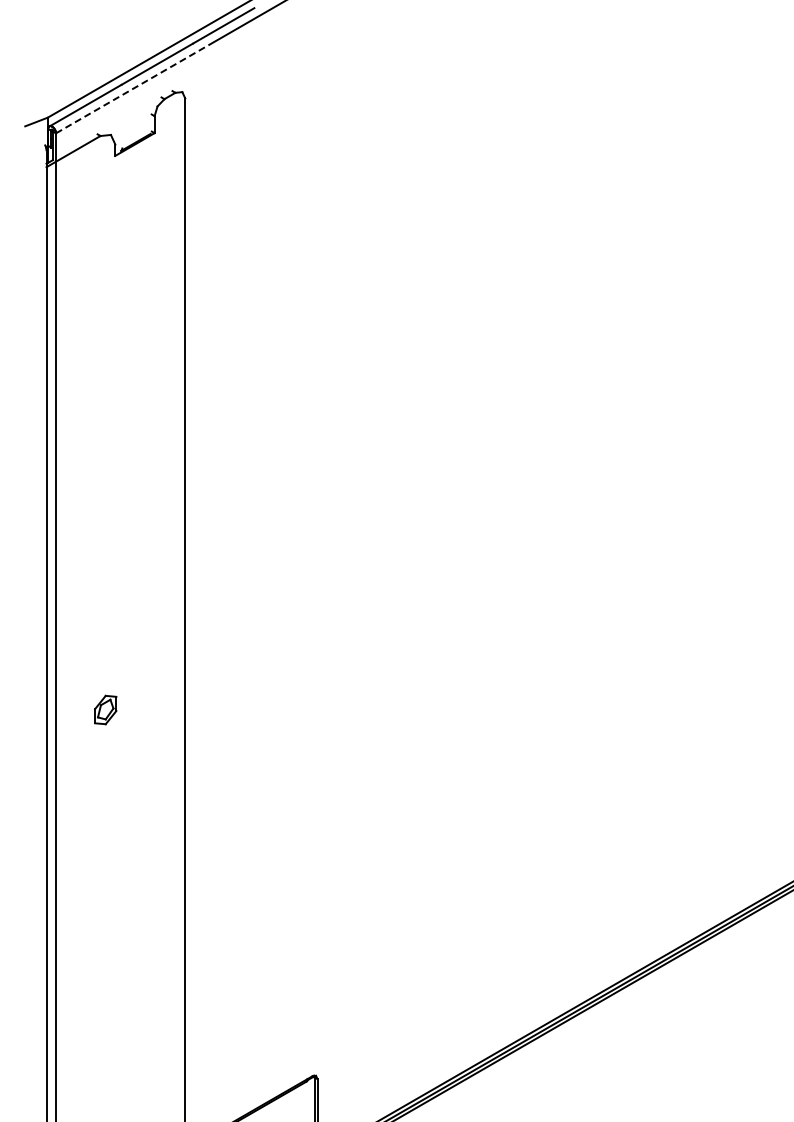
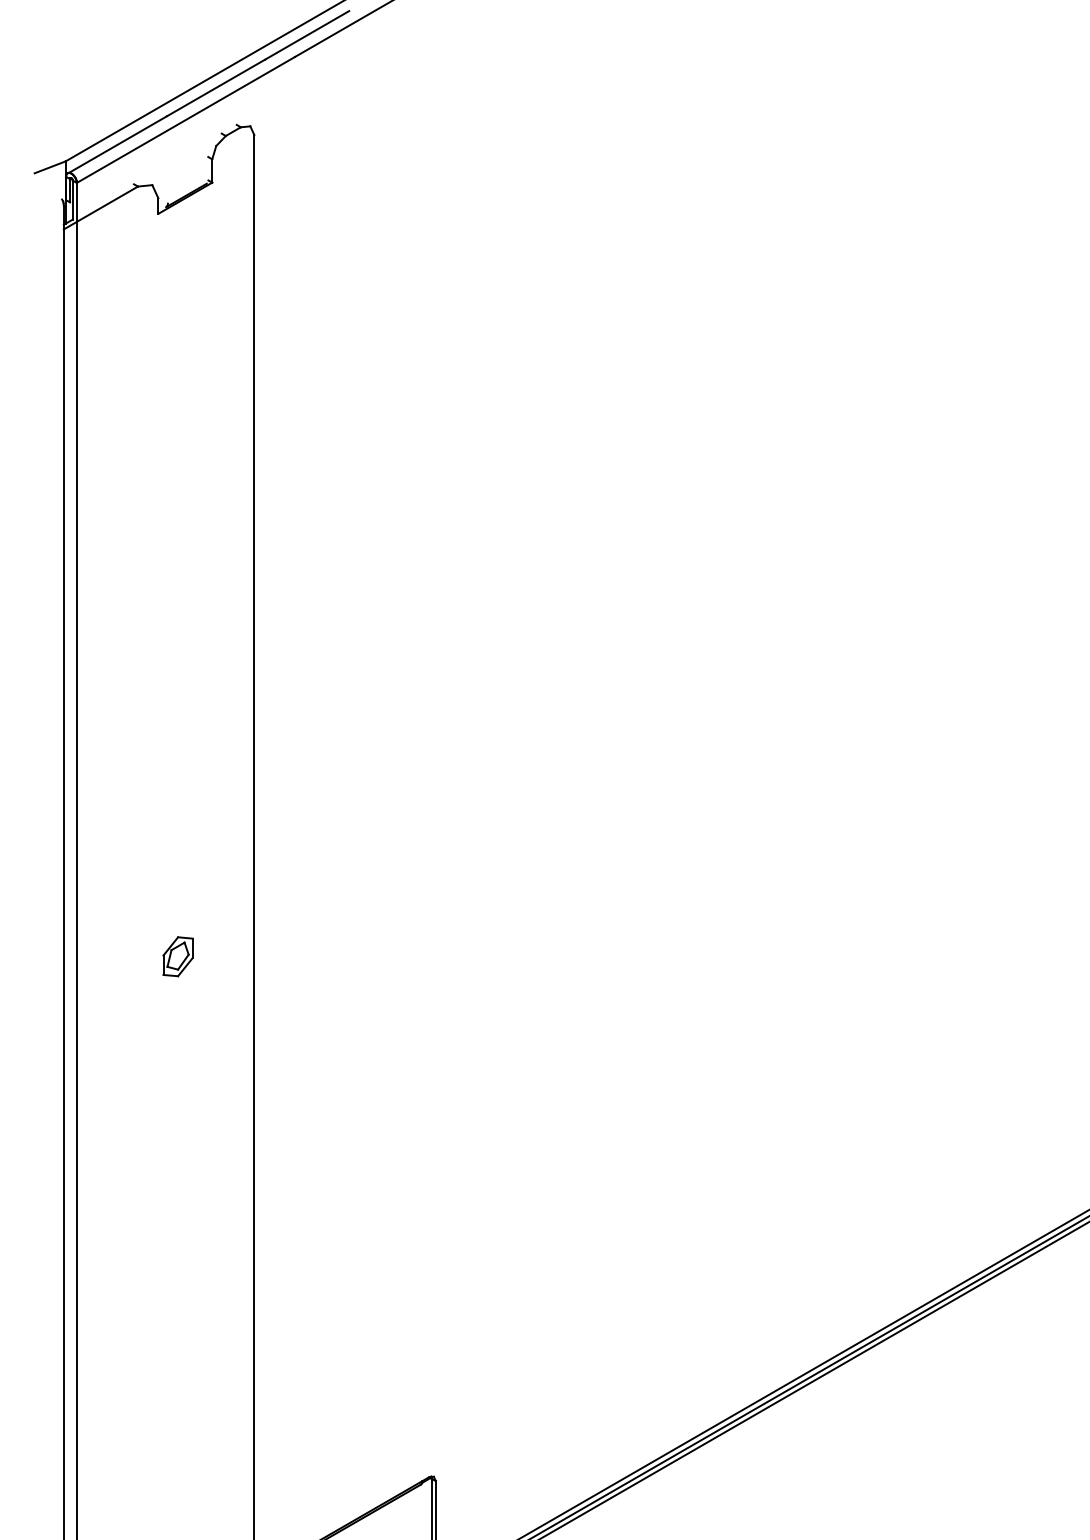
line: (135, 87) -> (186, 119), dashed -> solid
part: (105, 709) -> (177, 956), moved

